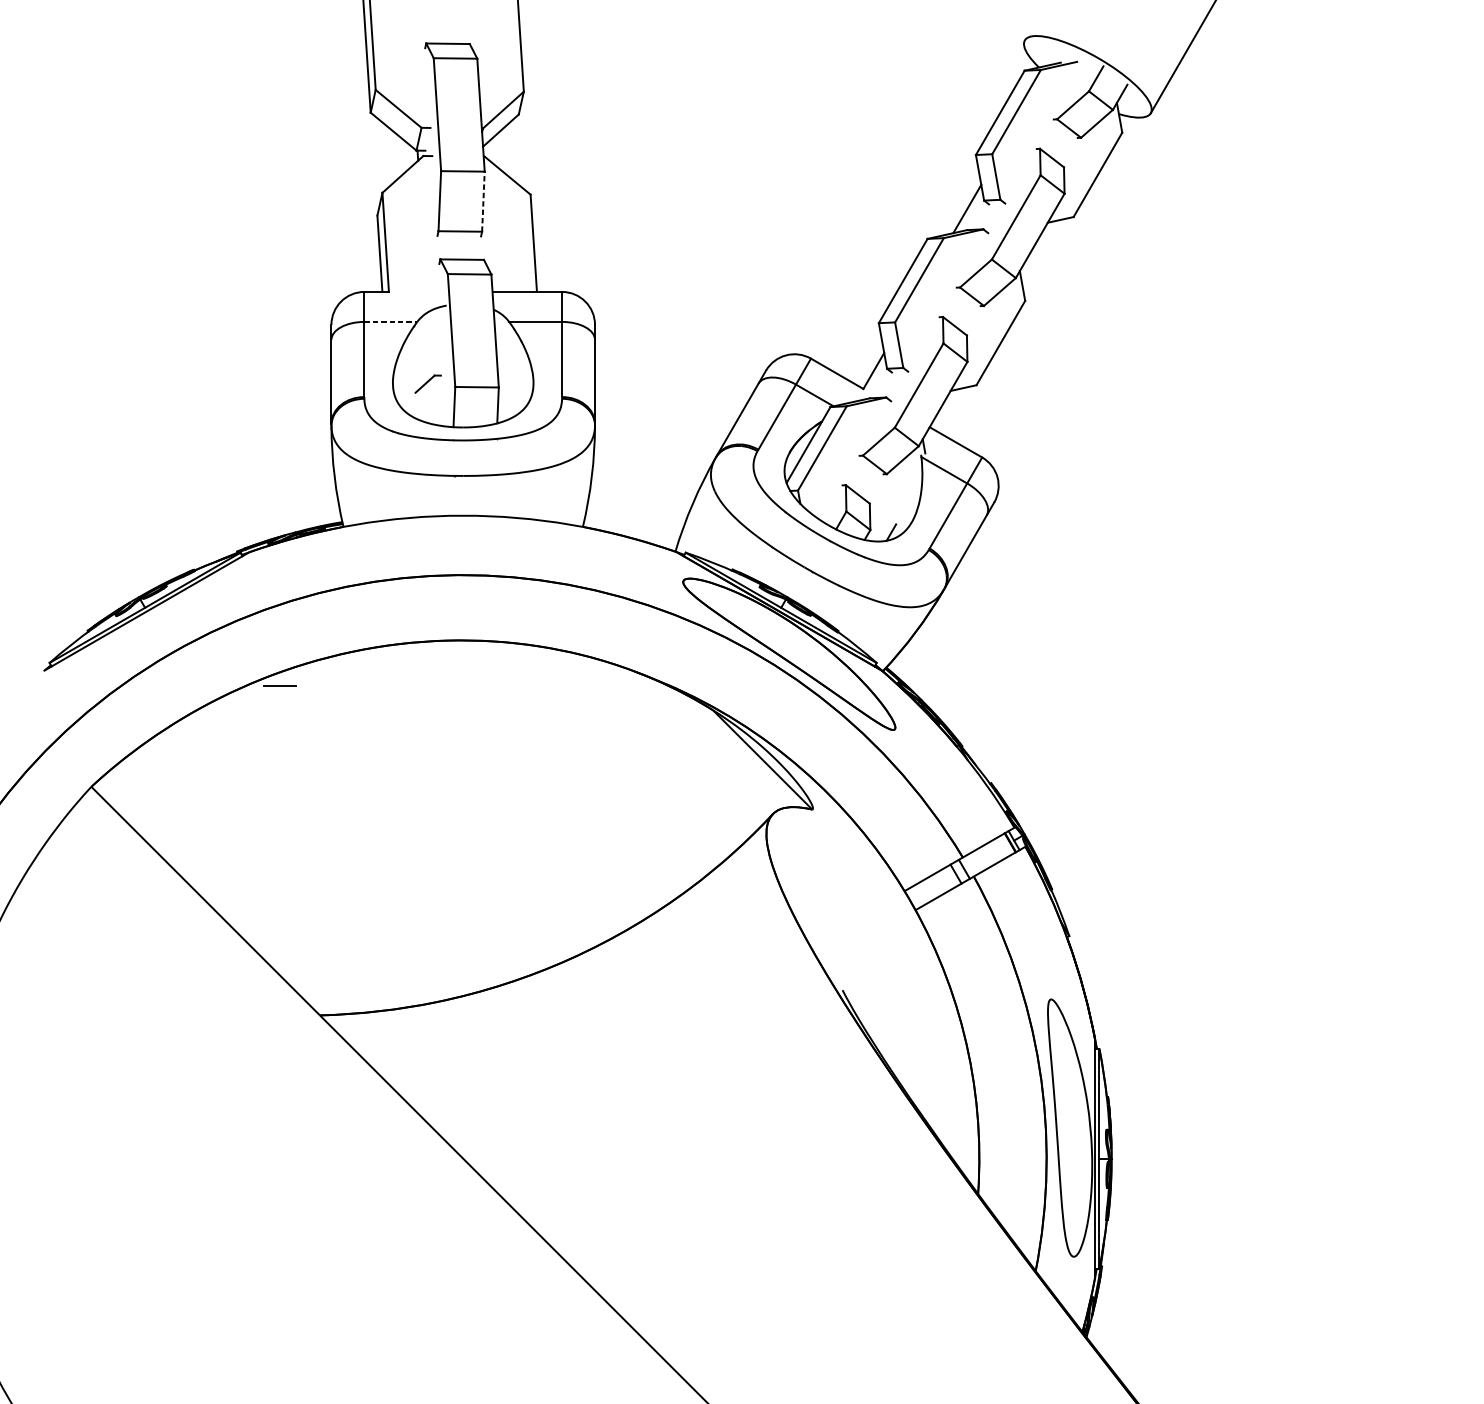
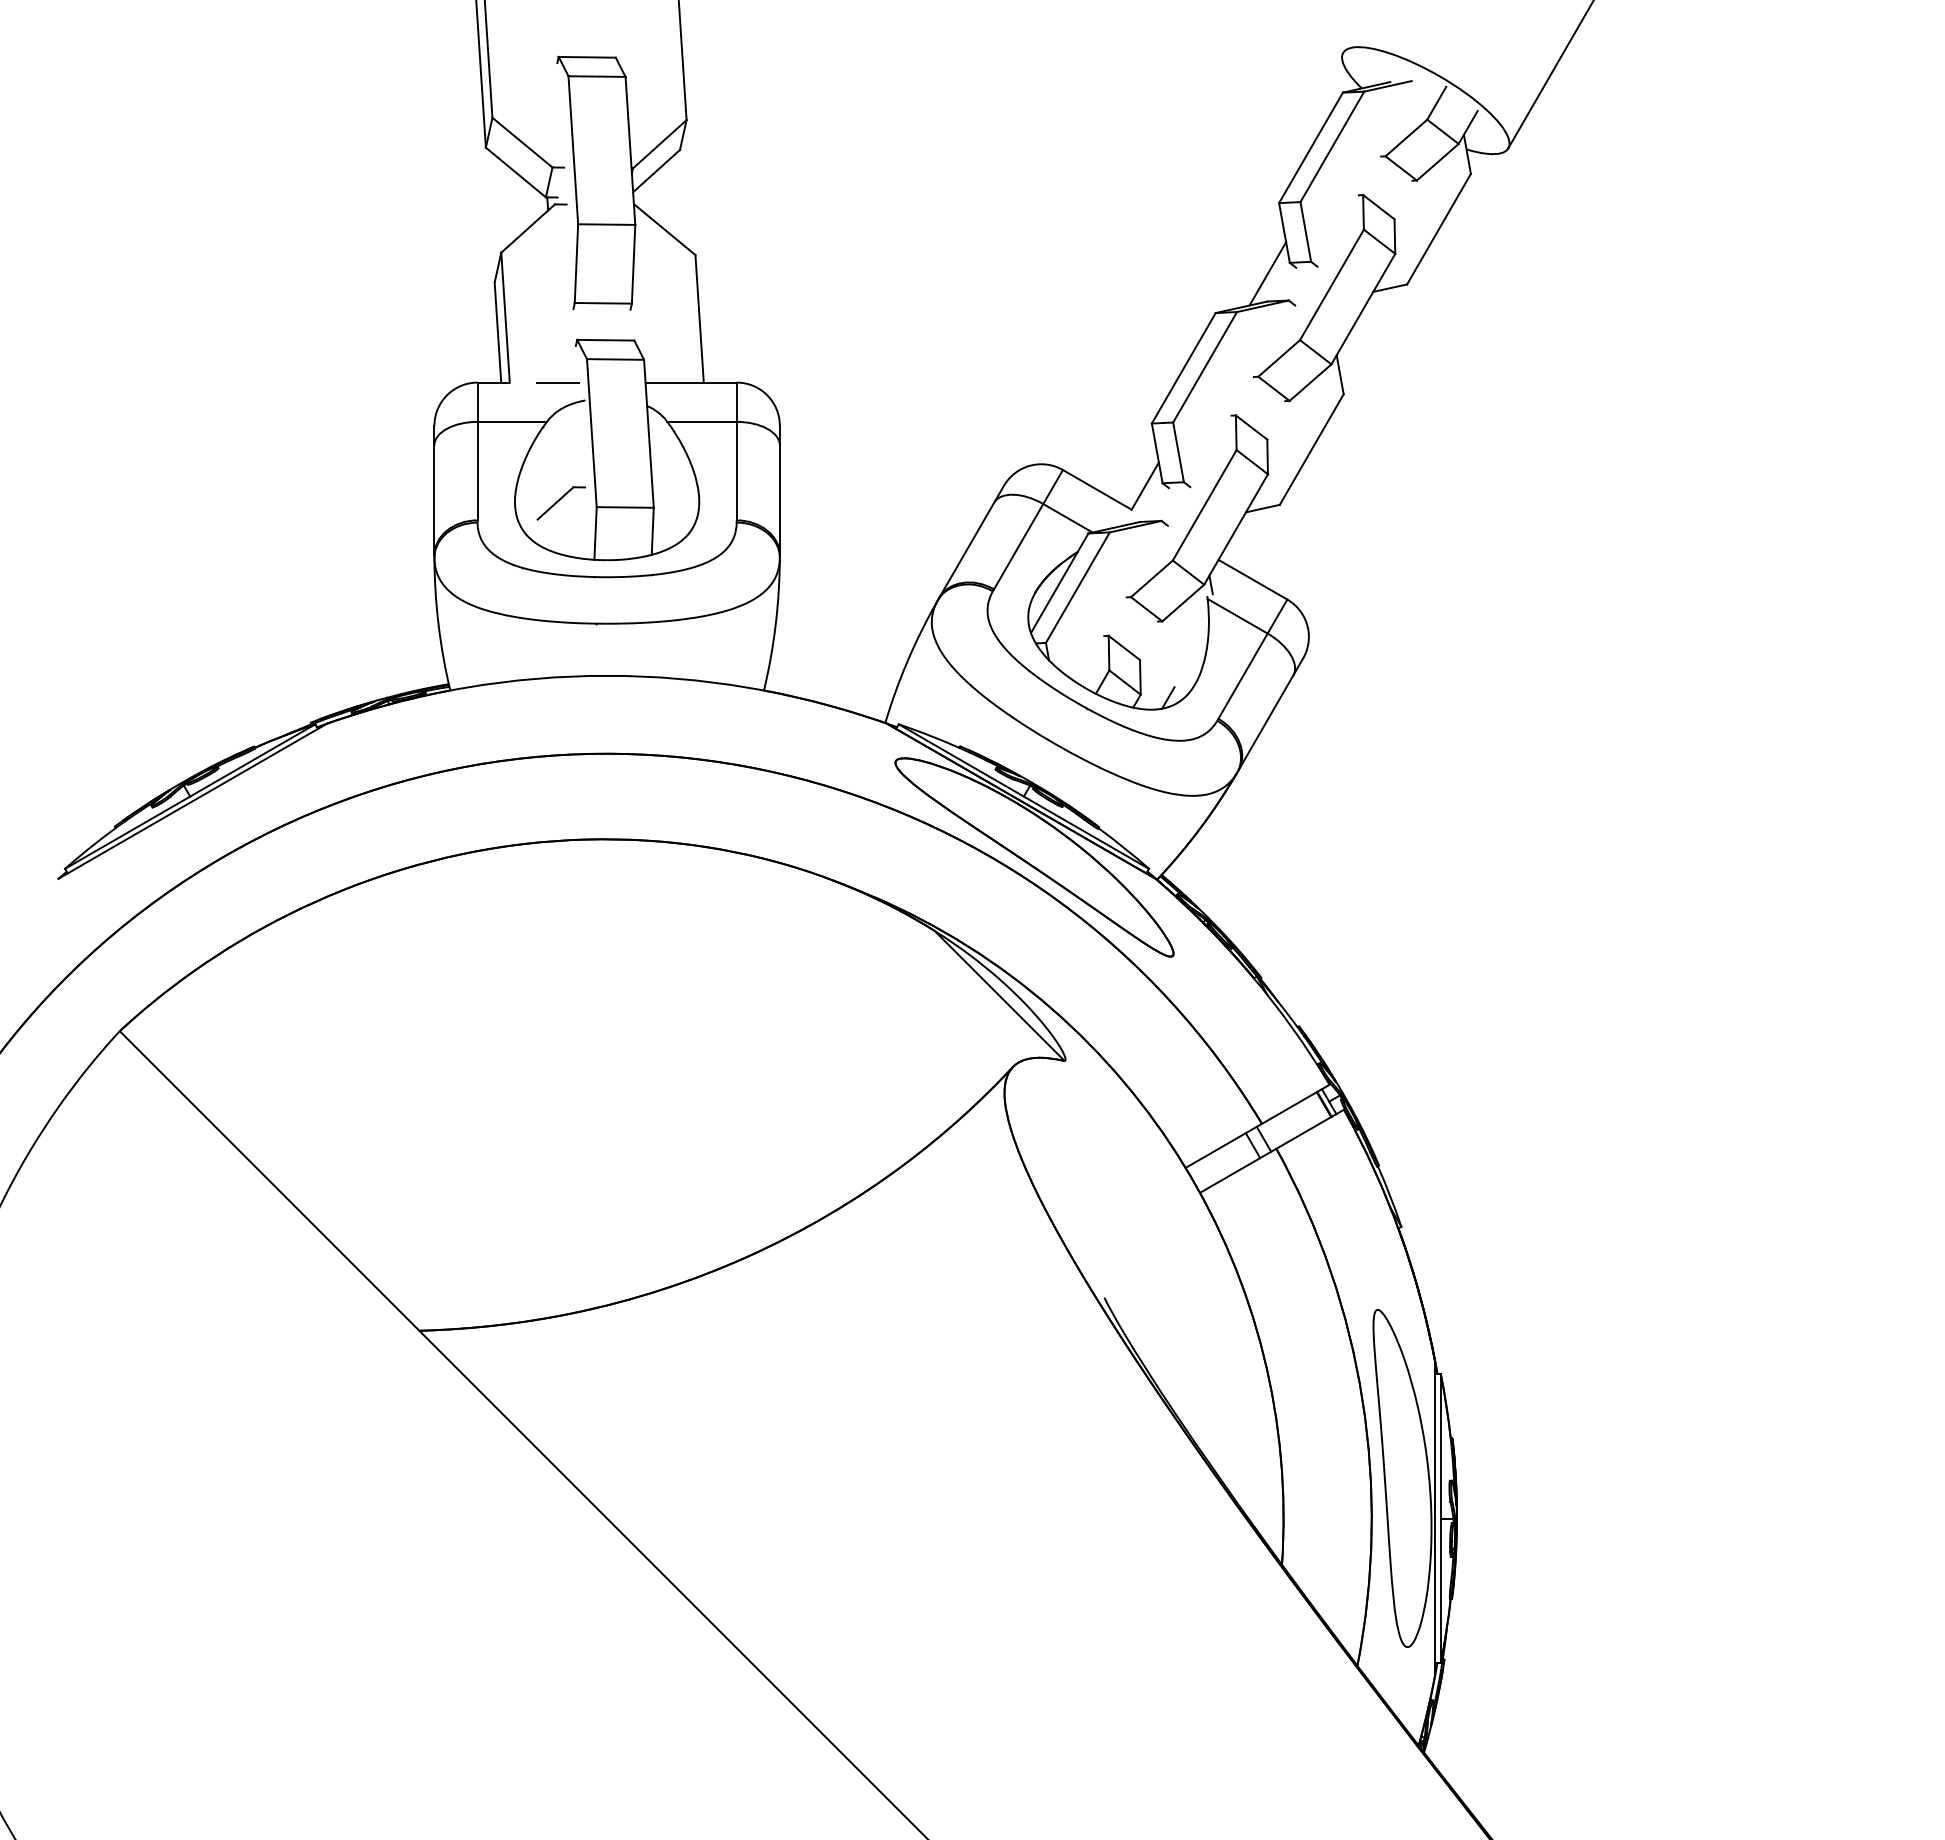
line: (483, 201) -> (633, 263), dashed -> solid
line: (391, 321) -> (512, 421), dashed -> solid
part: (427, 384) -> (560, 503), size x1.43
line: (279, 685) -> (557, 382), moved

